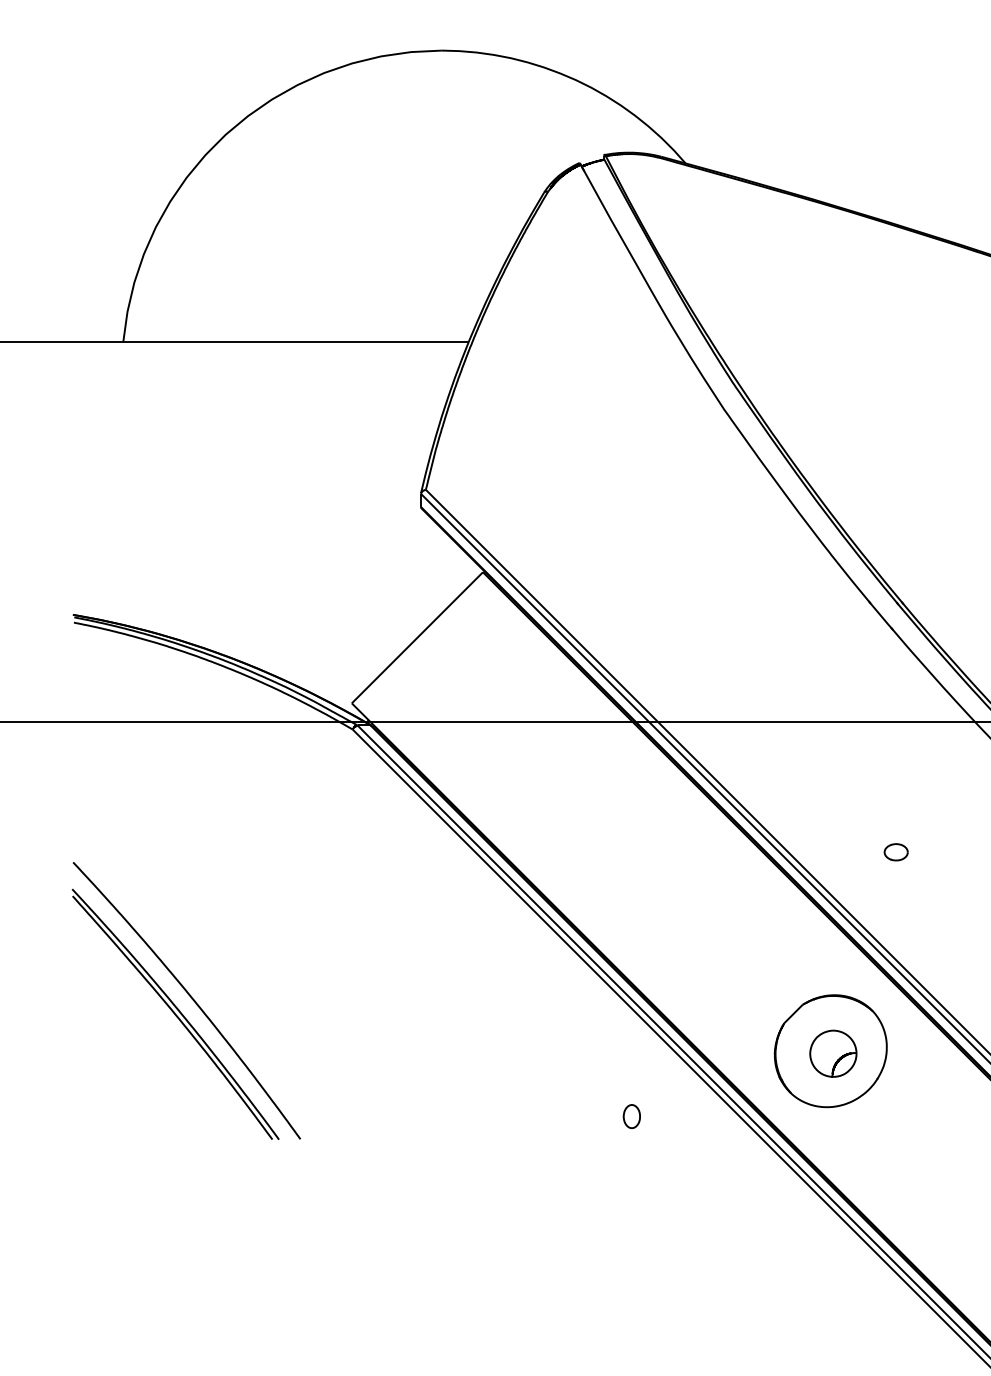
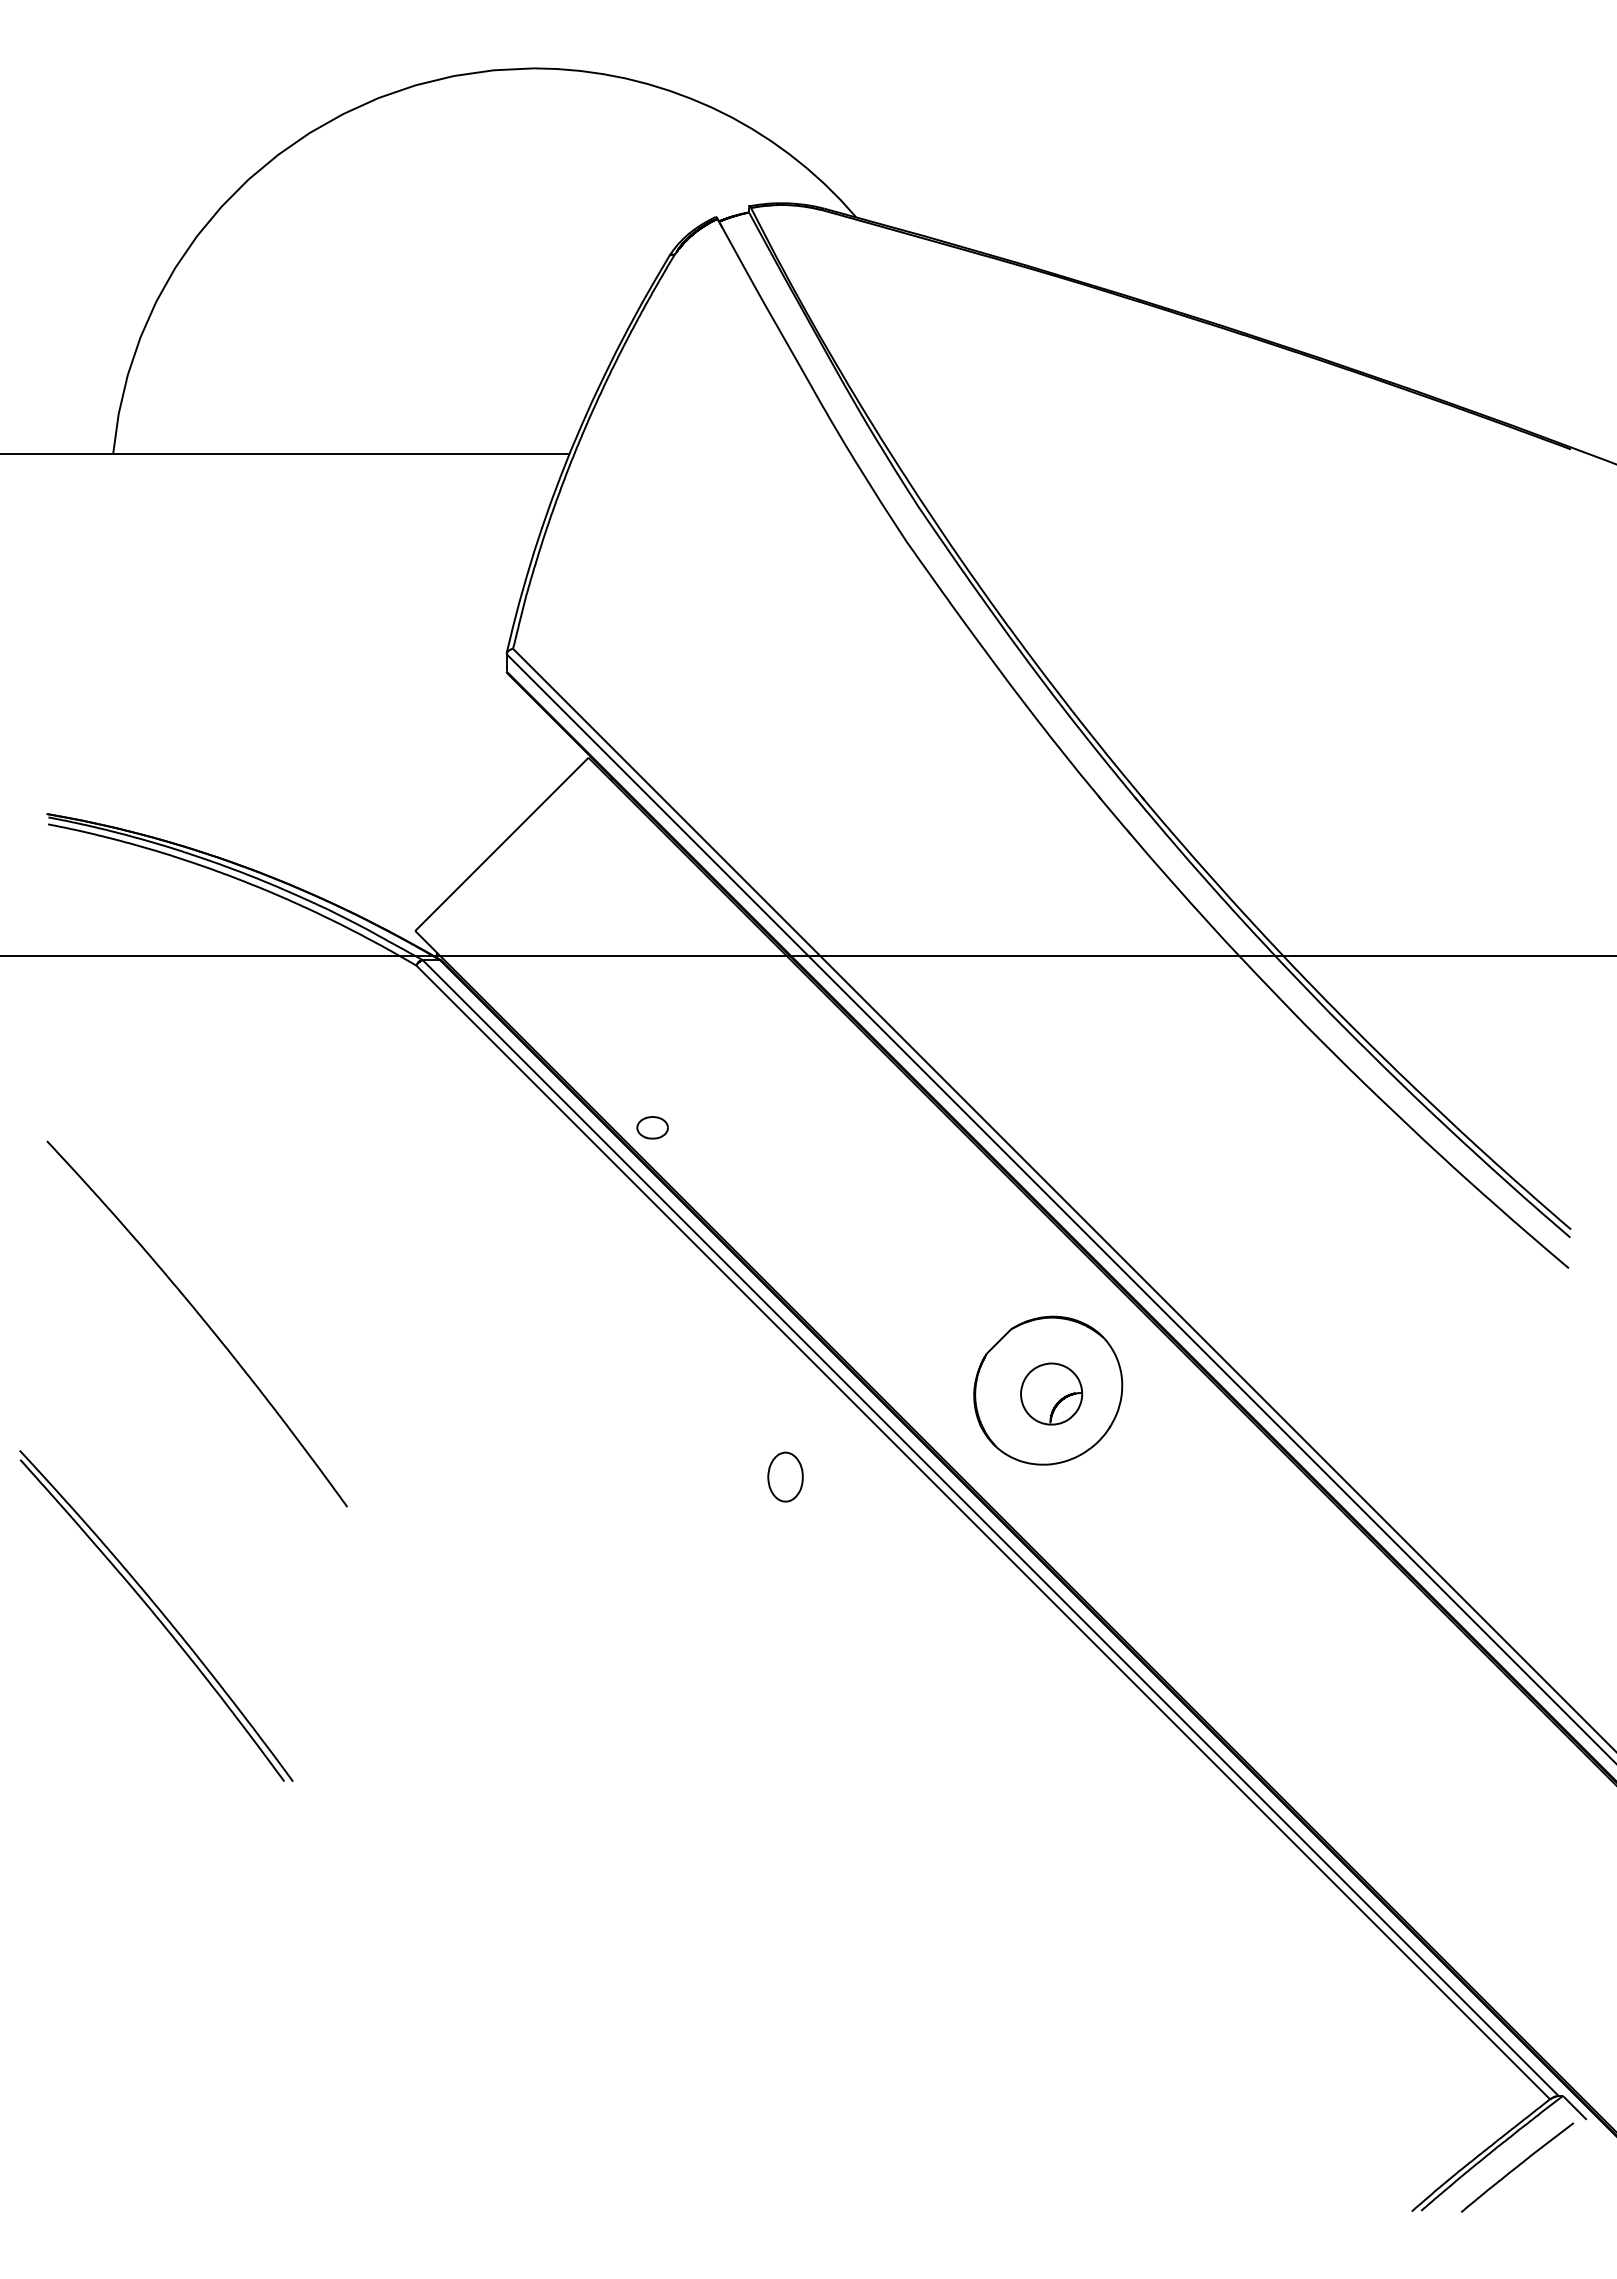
part: (896, 852) -> (652, 1127), moved
part: (175, 1013) -> (156, 1615), moved
part: (631, 1116) -> (784, 1476), size x1.6

